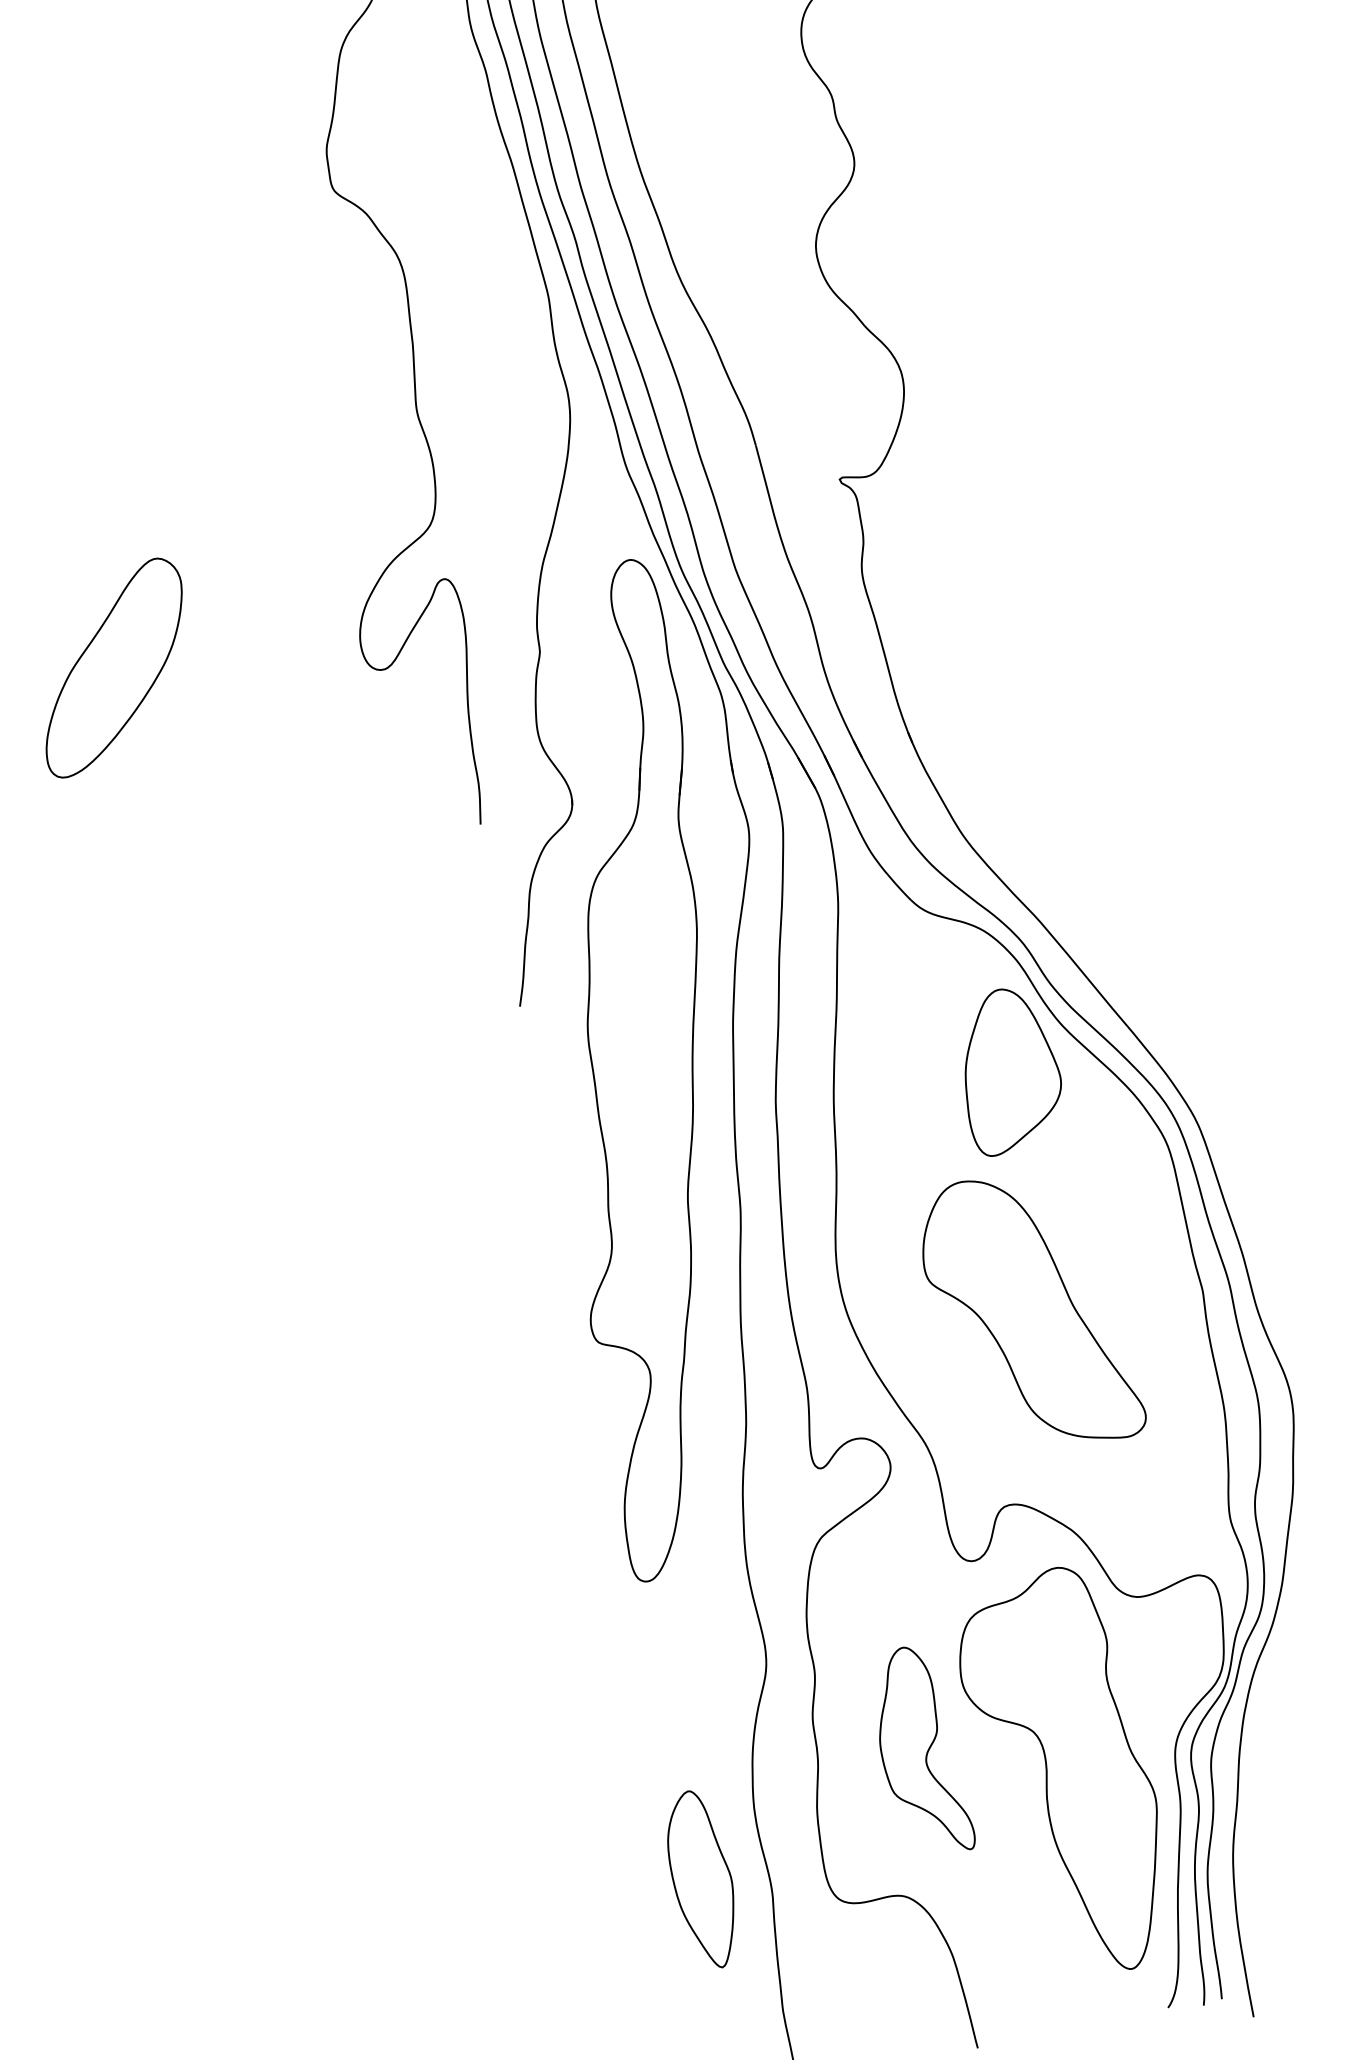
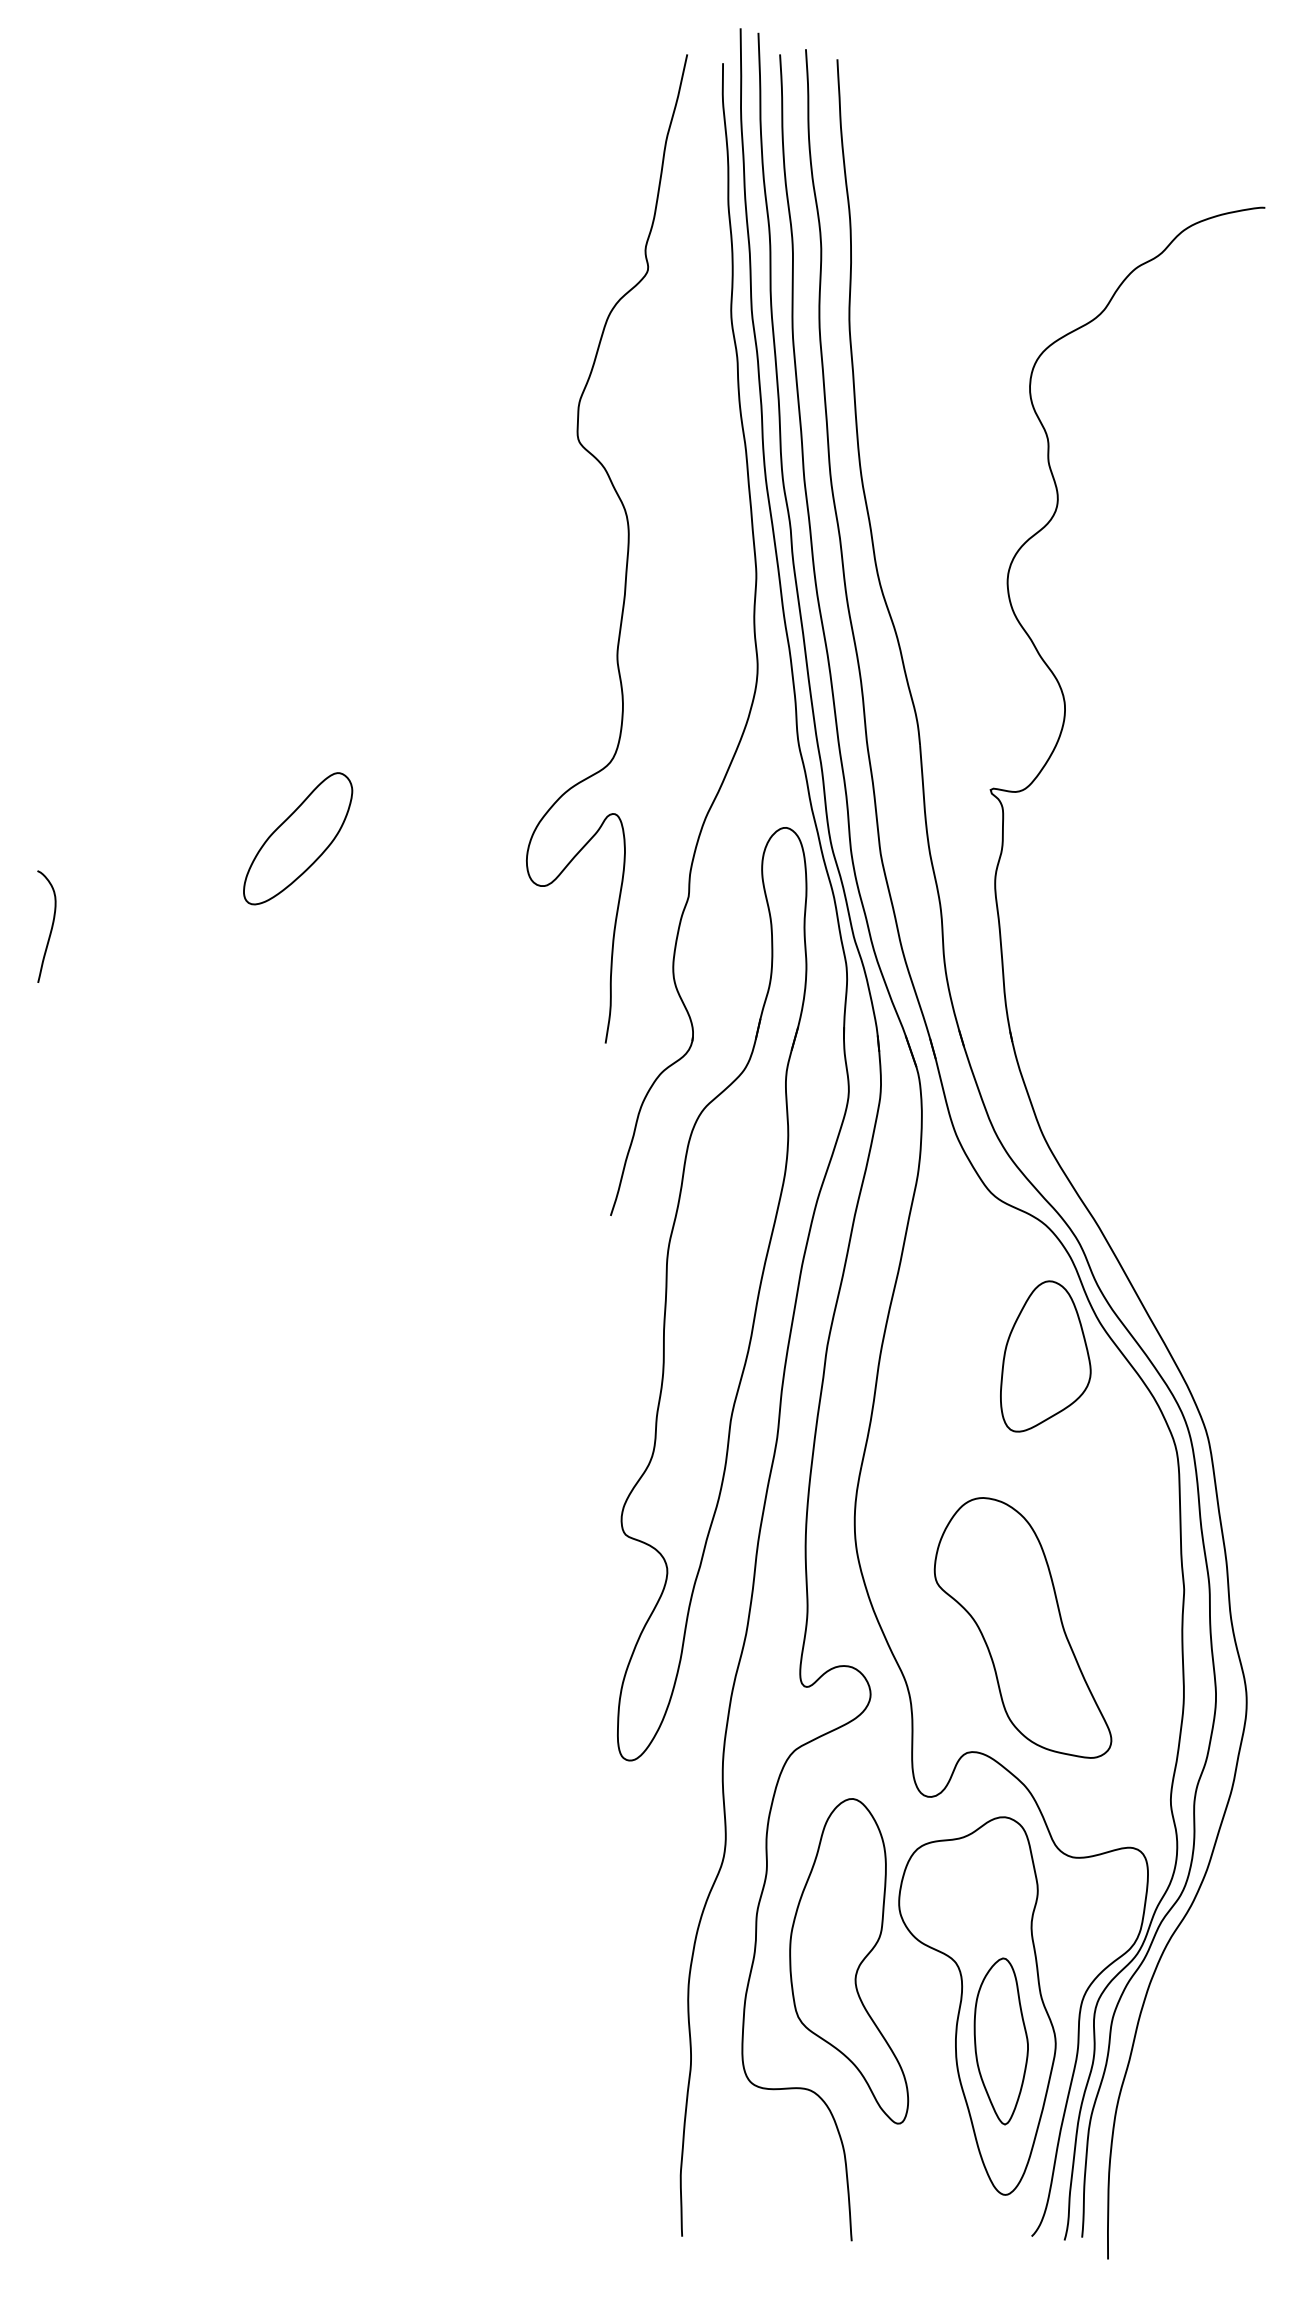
part: (114, 667) -> (298, 838), size x0.71
part: (1028, 1311) -> (1022, 1627), moved
part: (920, 1751) -> (849, 1961), size x1.67
part: (701, 1880) -> (1000, 2041), moved

